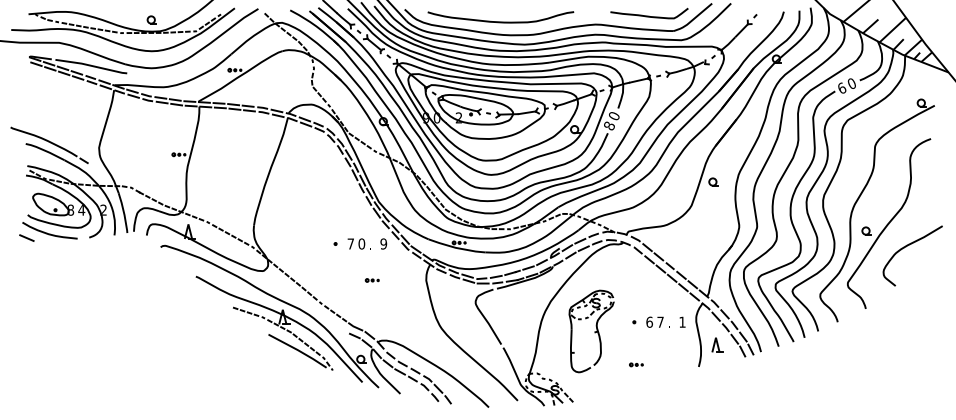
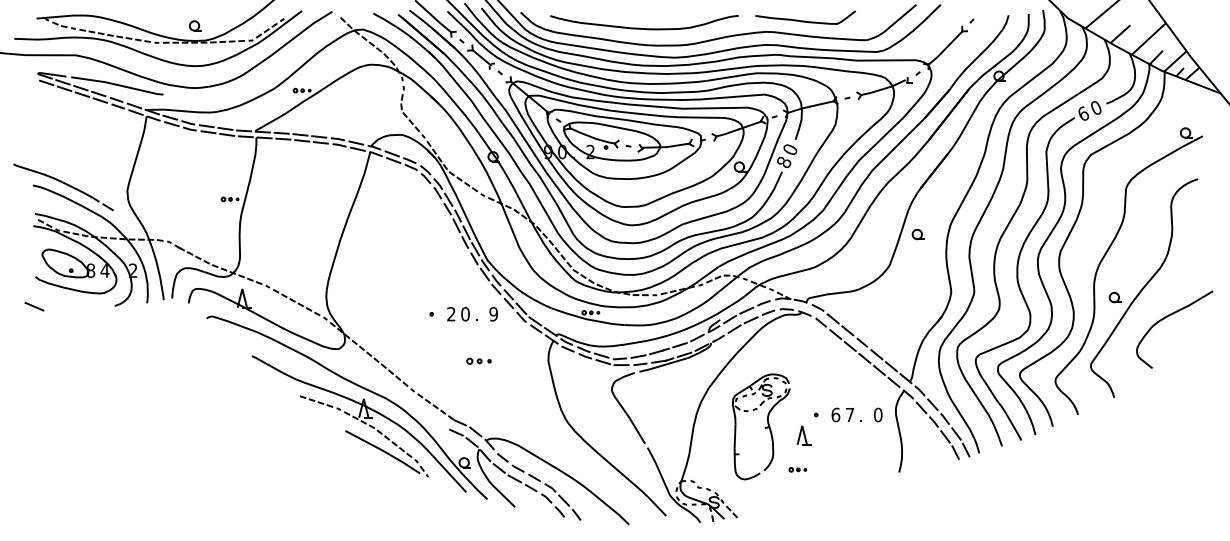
curve: (649, 15) -> (805, 20), moved
curve: (48, 233) -> (62, 300), removed
text: (350, 244) -> (451, 314), 7 -> 2
part: (371, 279) -> (478, 360), size x1.4
text: (681, 321) -> (877, 414), 1 -> 0
part: (716, 345) -> (803, 435), moved
part: (636, 364) -> (797, 469), moved

